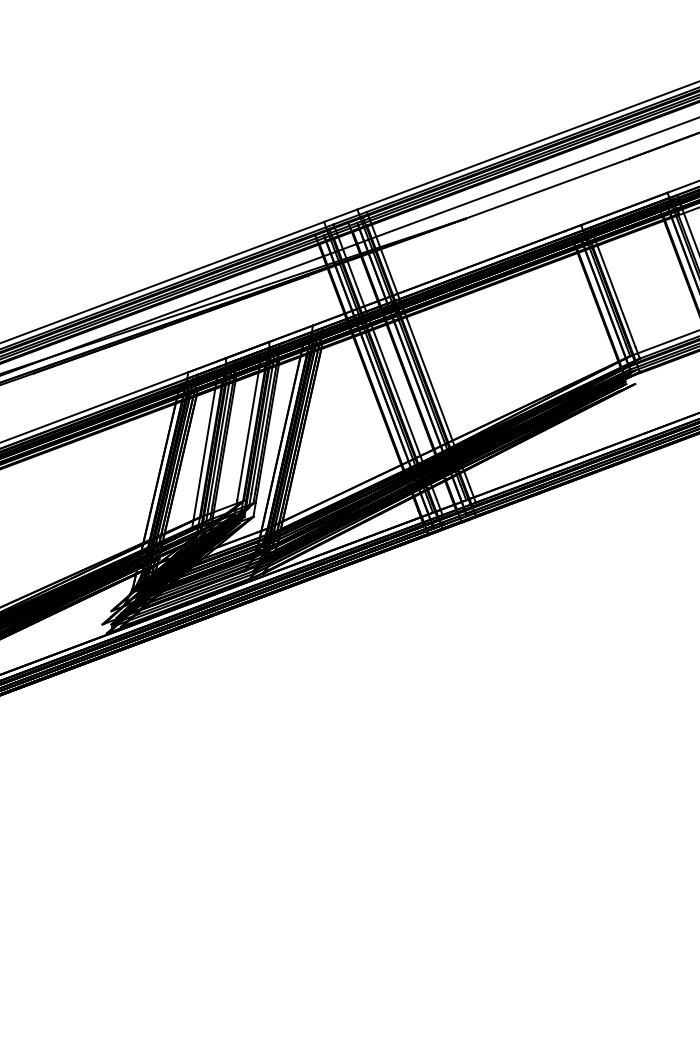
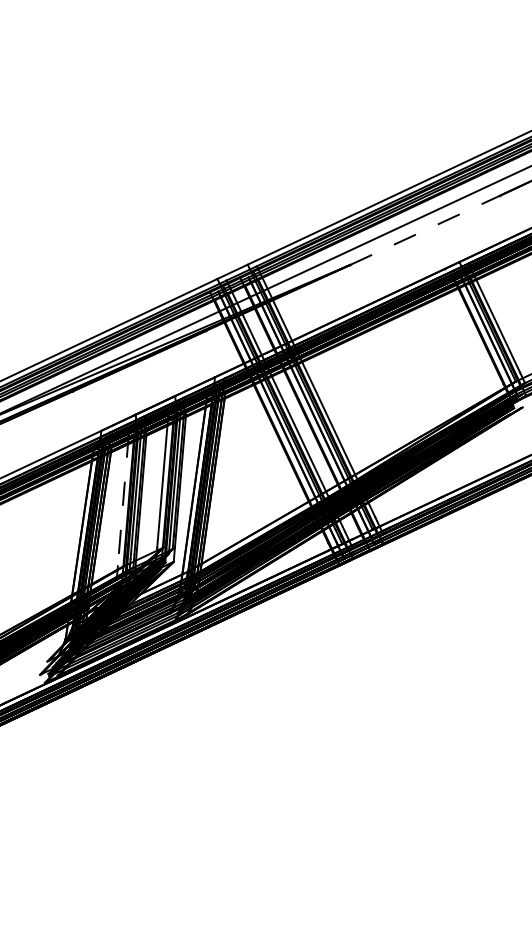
line: (547, 188) -> (425, 230), solid -> dashed
line: (205, 447) -> (123, 500), solid -> dashed

